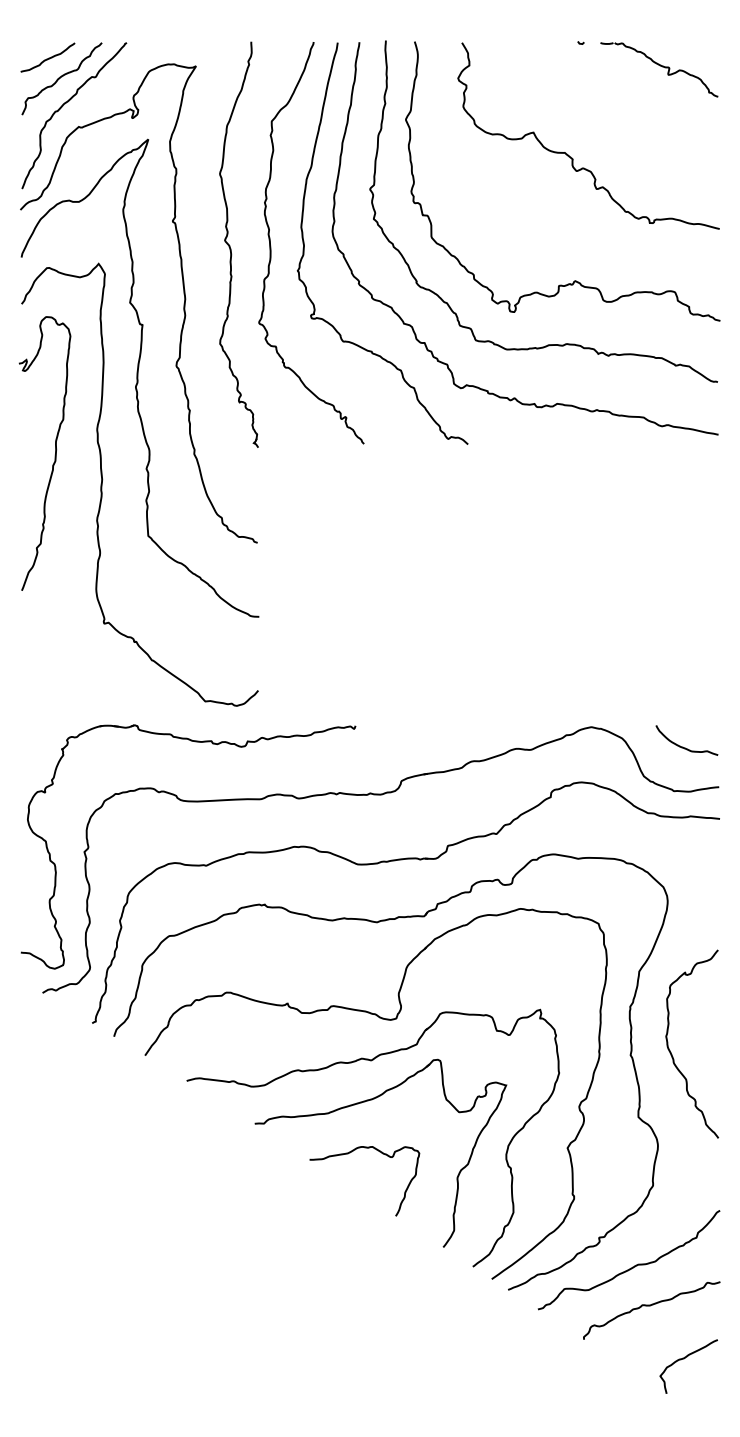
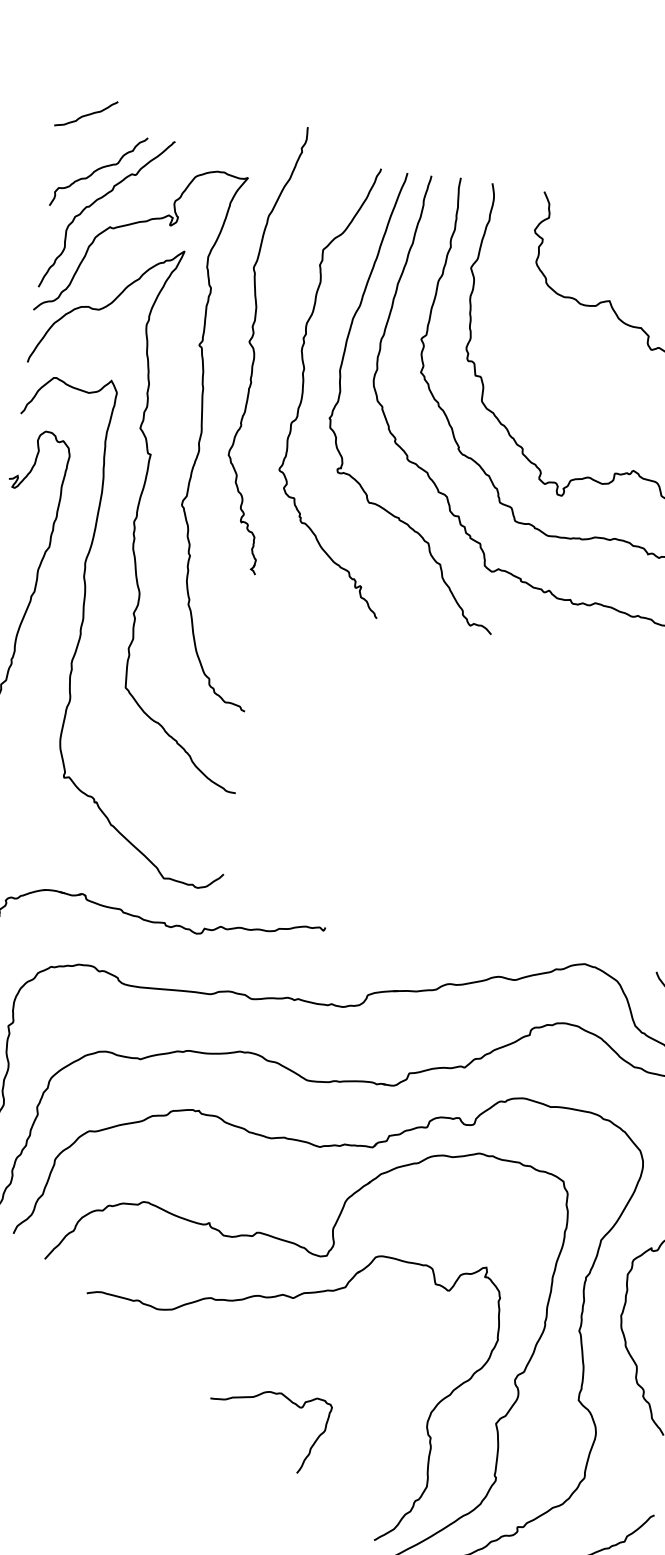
curve: (48, 57) -> (86, 113), moved
part: (230, 245) -> (254, 348), moved
part: (365, 1102) -> (280, 1343), removed

